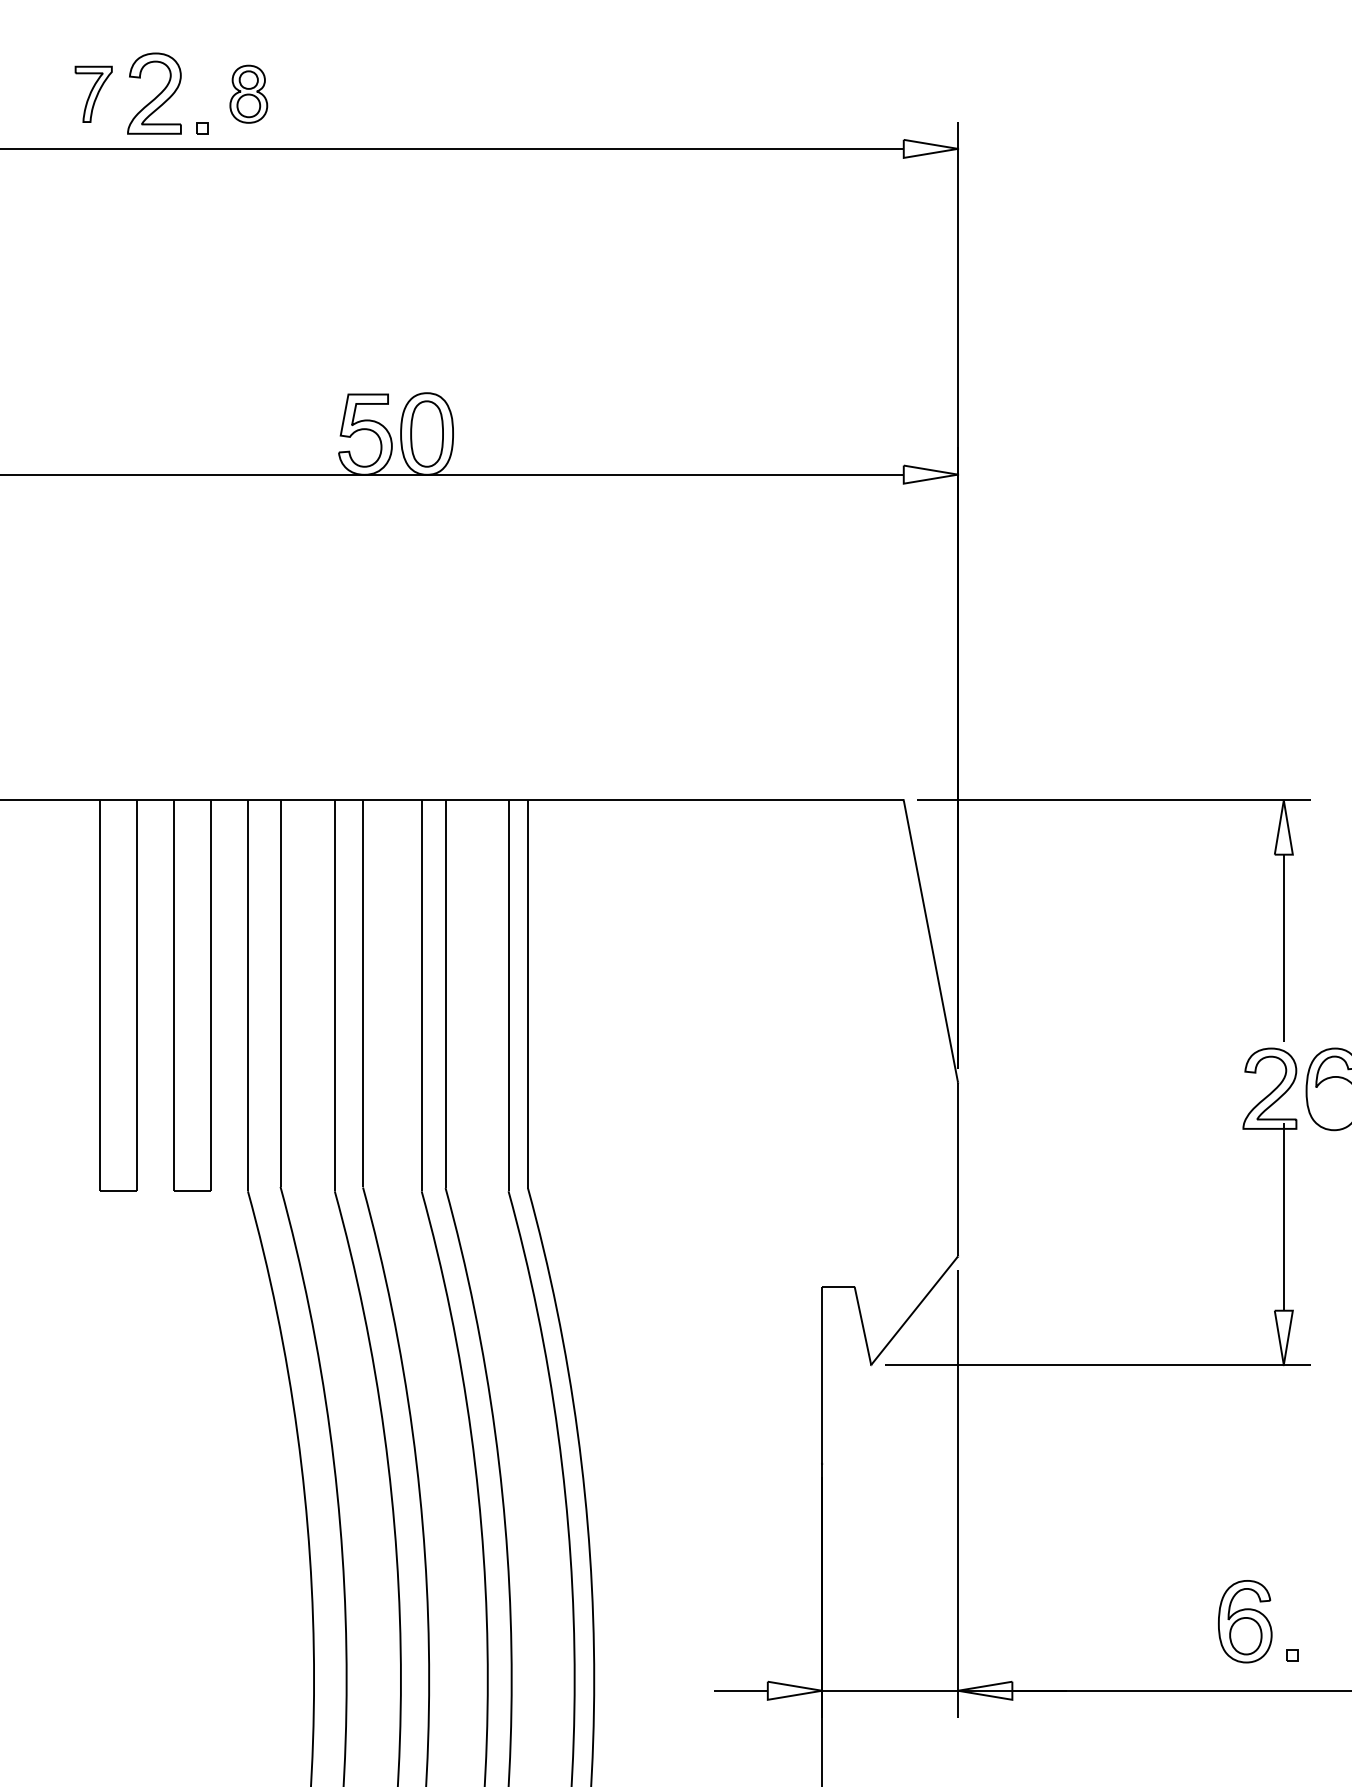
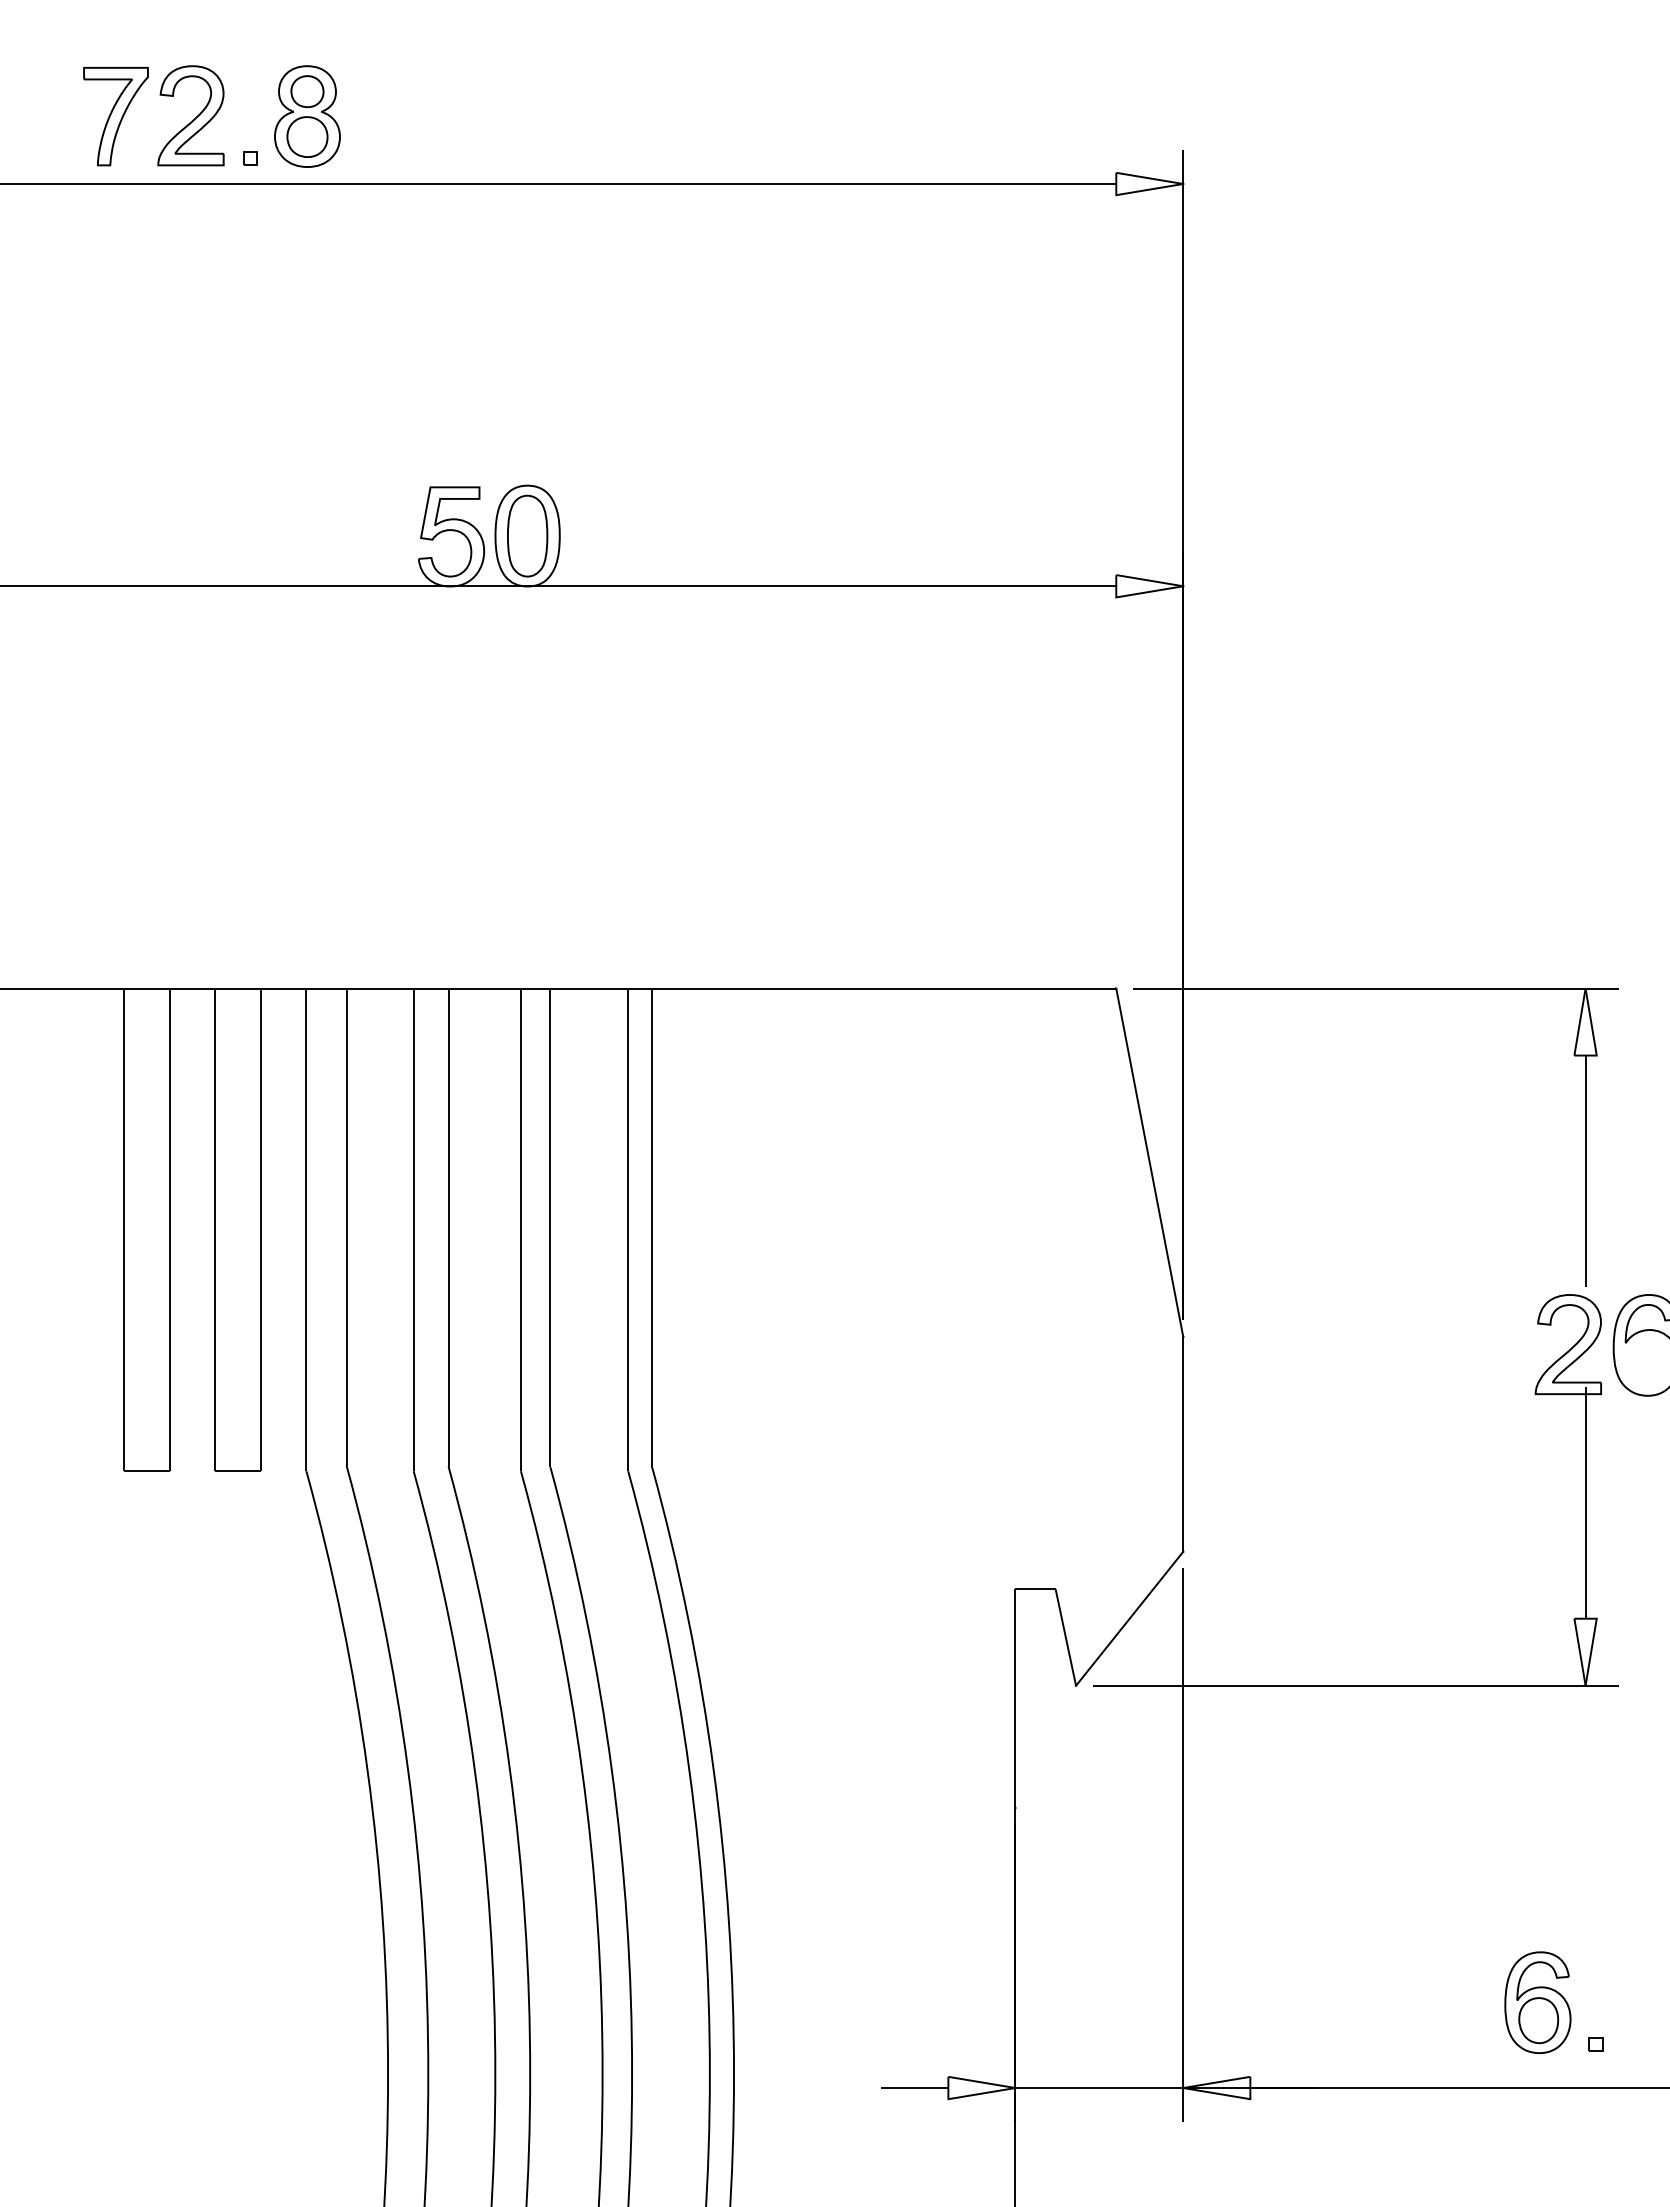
part: (93, 94) -> (115, 116), size x1.43
part: (248, 94) -> (307, 116), size x1.43

